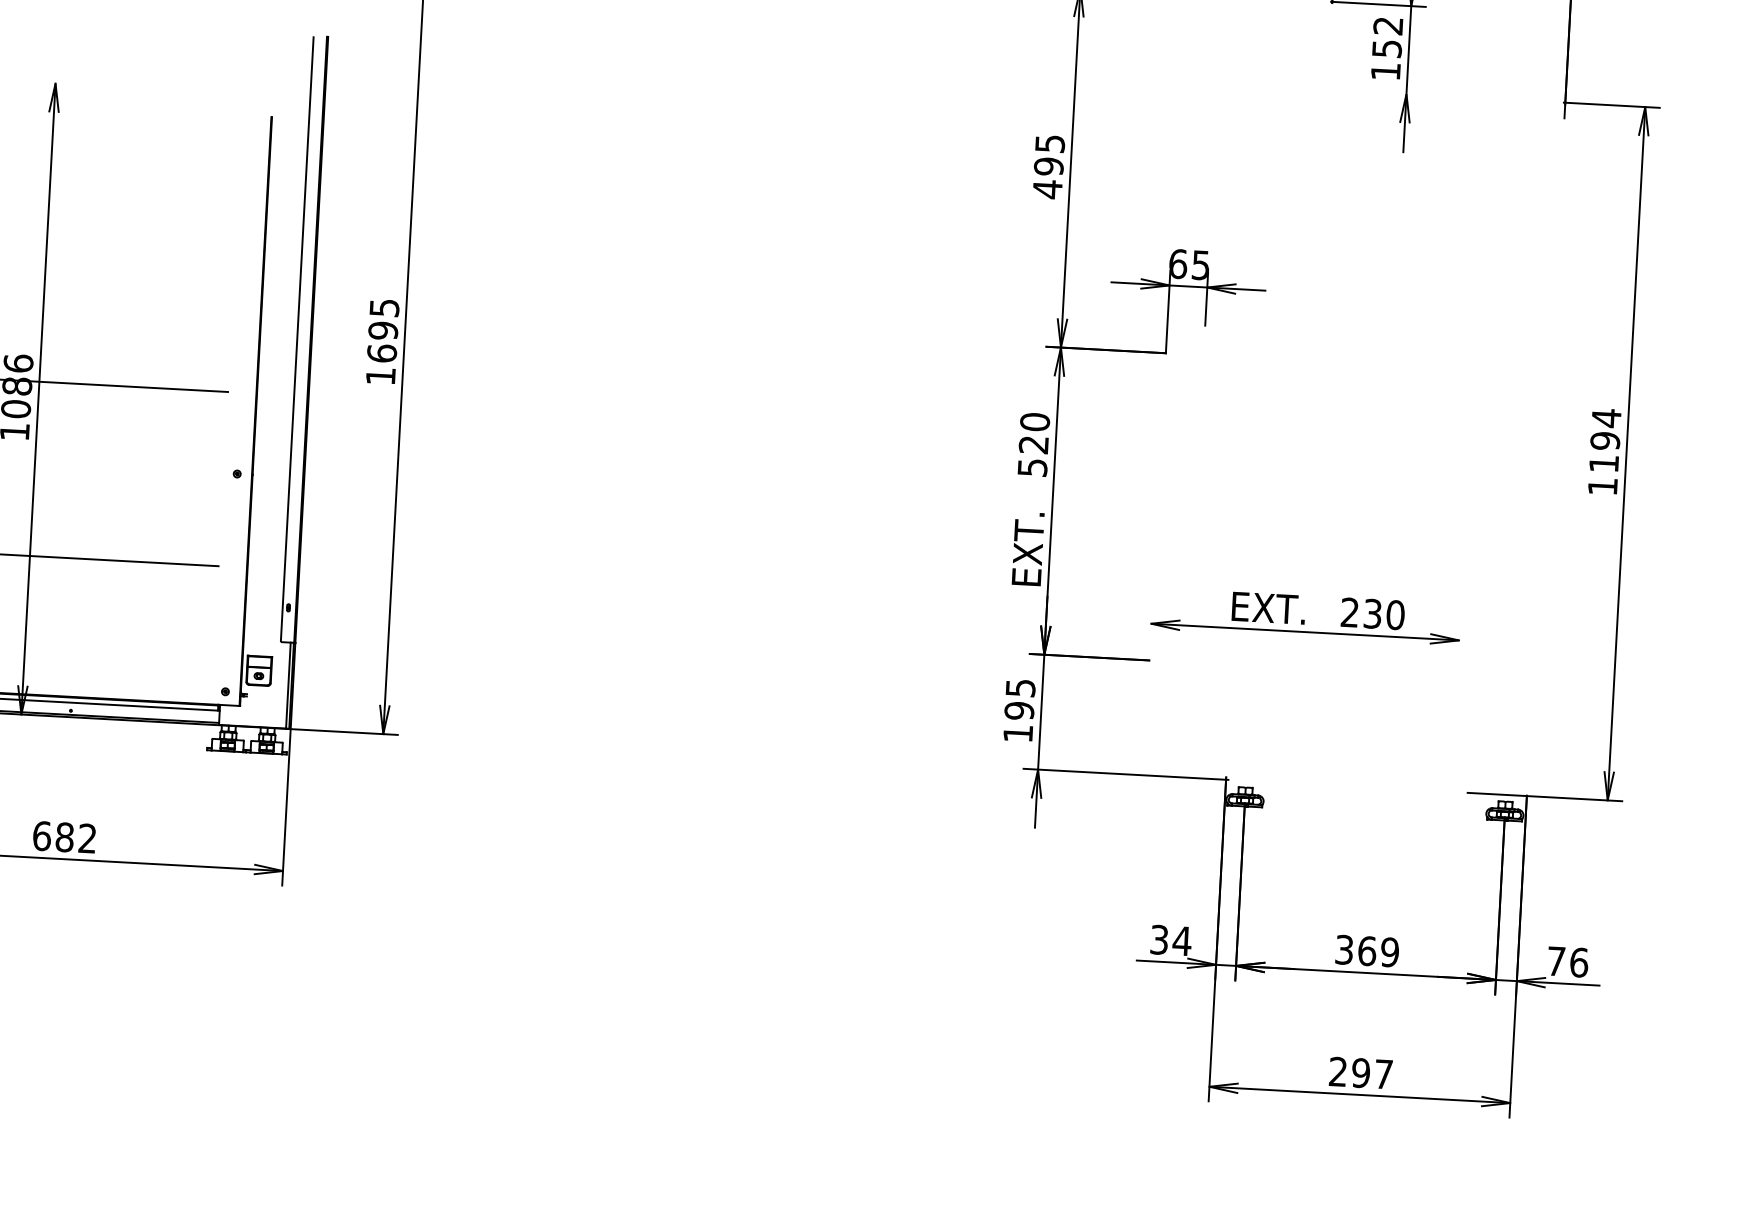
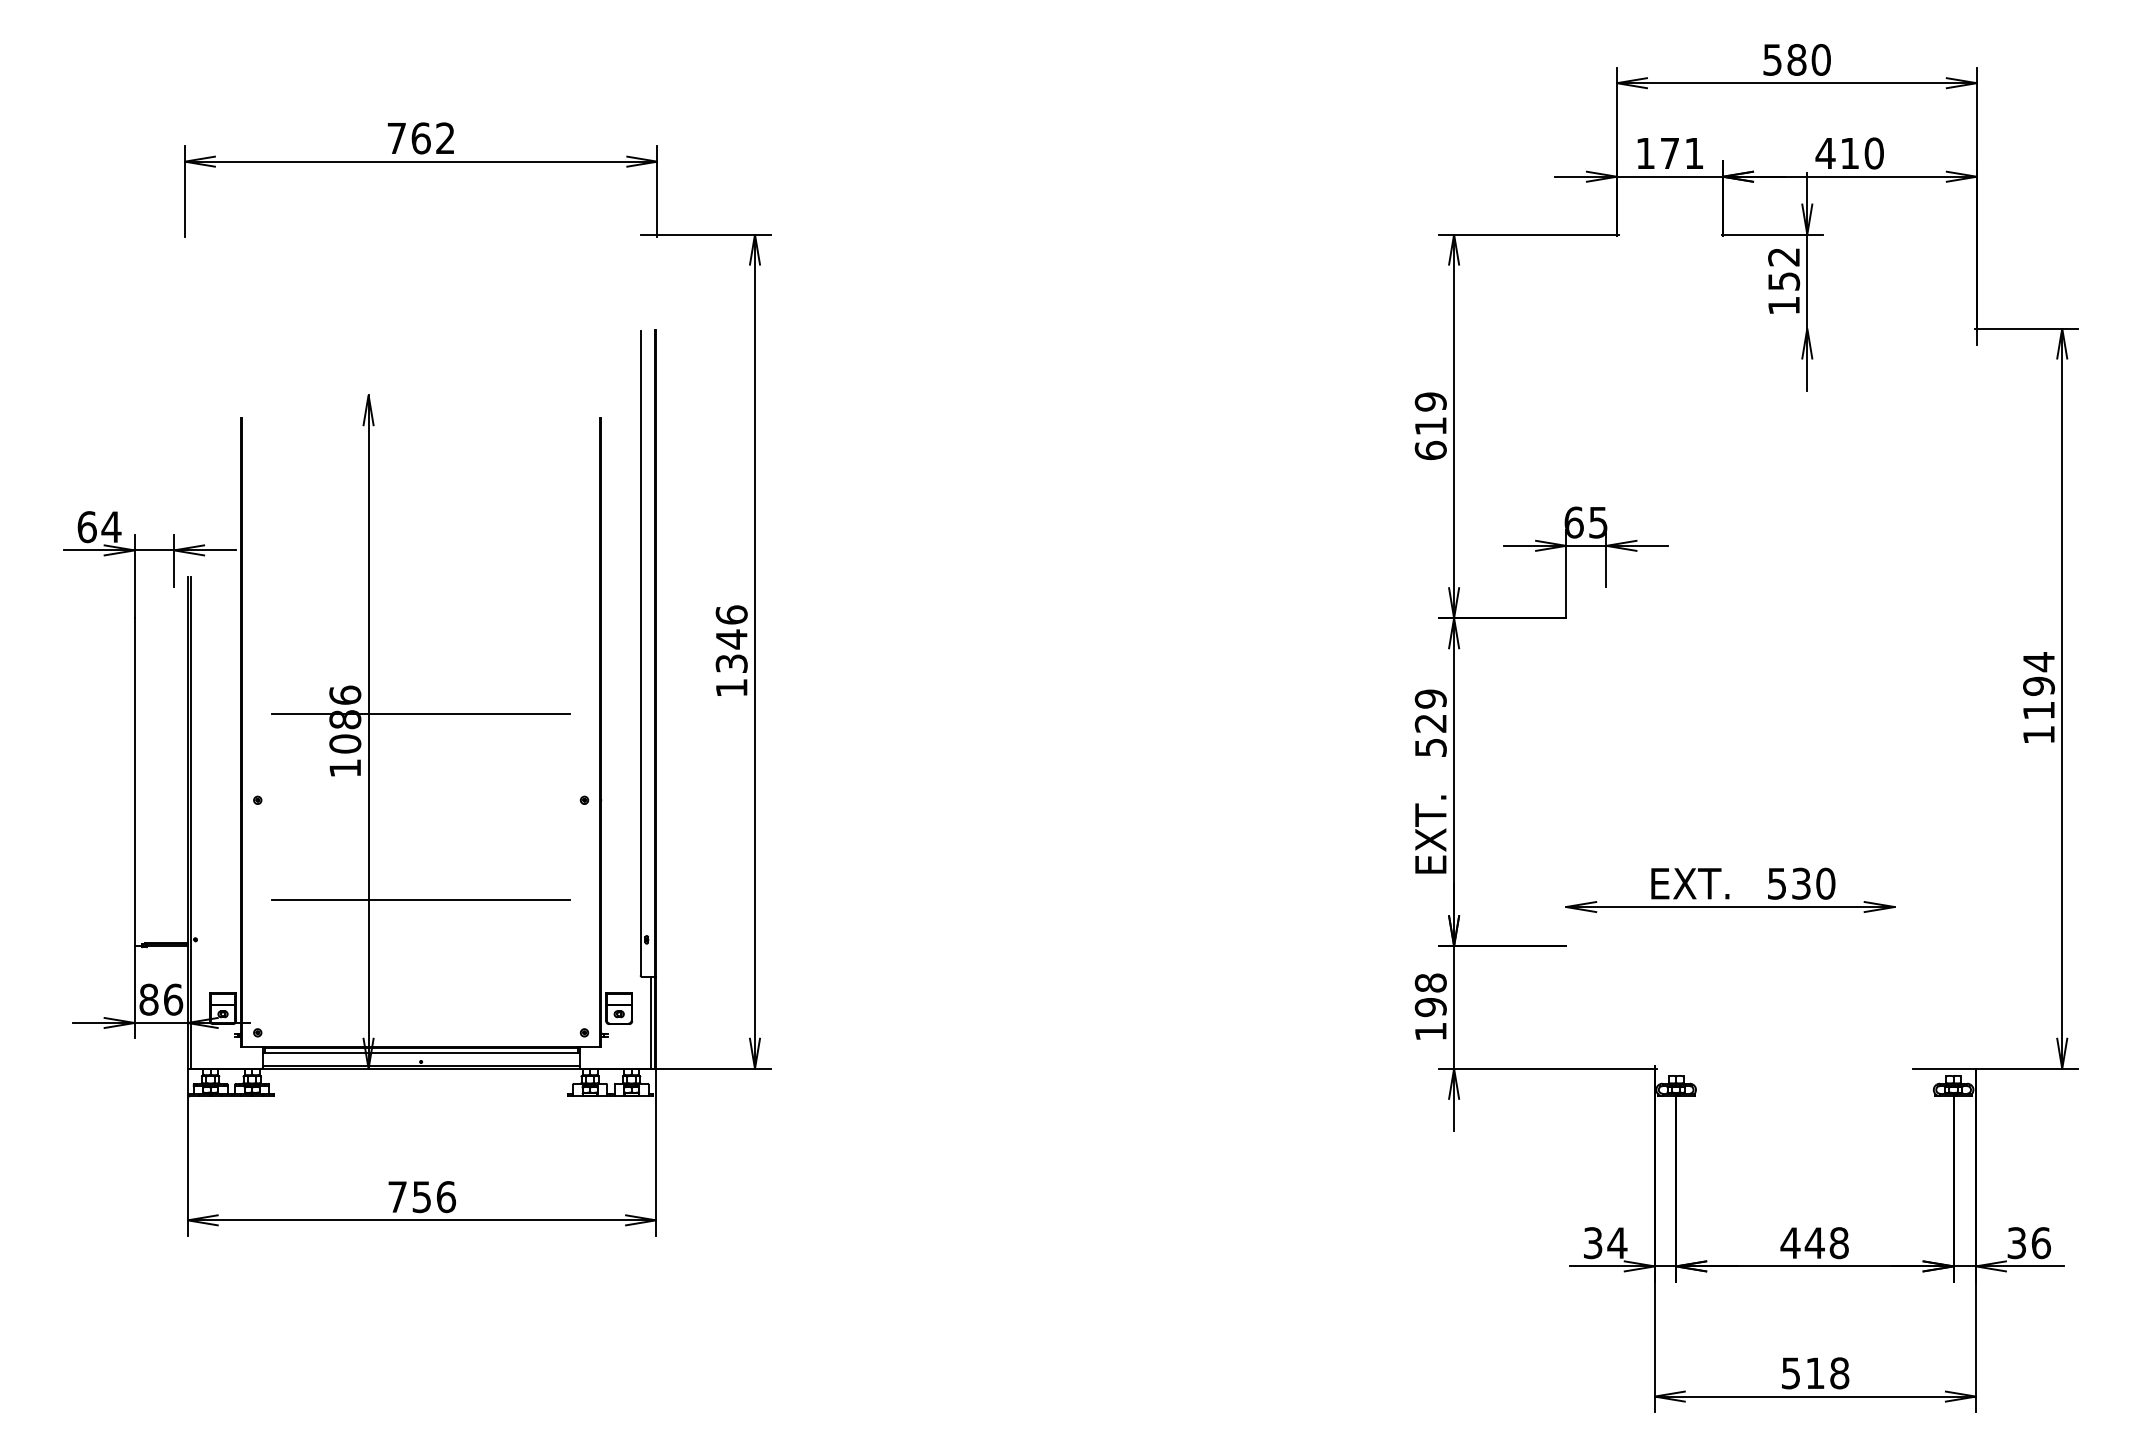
text: (1048, 166) -> (1430, 426), 495 -> 619
text: (383, 330) -> (731, 639), 1695 -> 1346
text: (1034, 421) -> (1430, 698), 520 -> 529
text: (1349, 612) -> (1776, 883), 230 -> 530
text: (1020, 687) -> (1430, 982), 195 -> 198
text: (65, 837) -> (422, 1197), 682 -> 756
text: (1366, 951) -> (1814, 1243), 369 -> 448
text: (1556, 961) -> (2016, 1243), 76 -> 36
text: (1361, 1073) -> (1815, 1373), 297 -> 518

